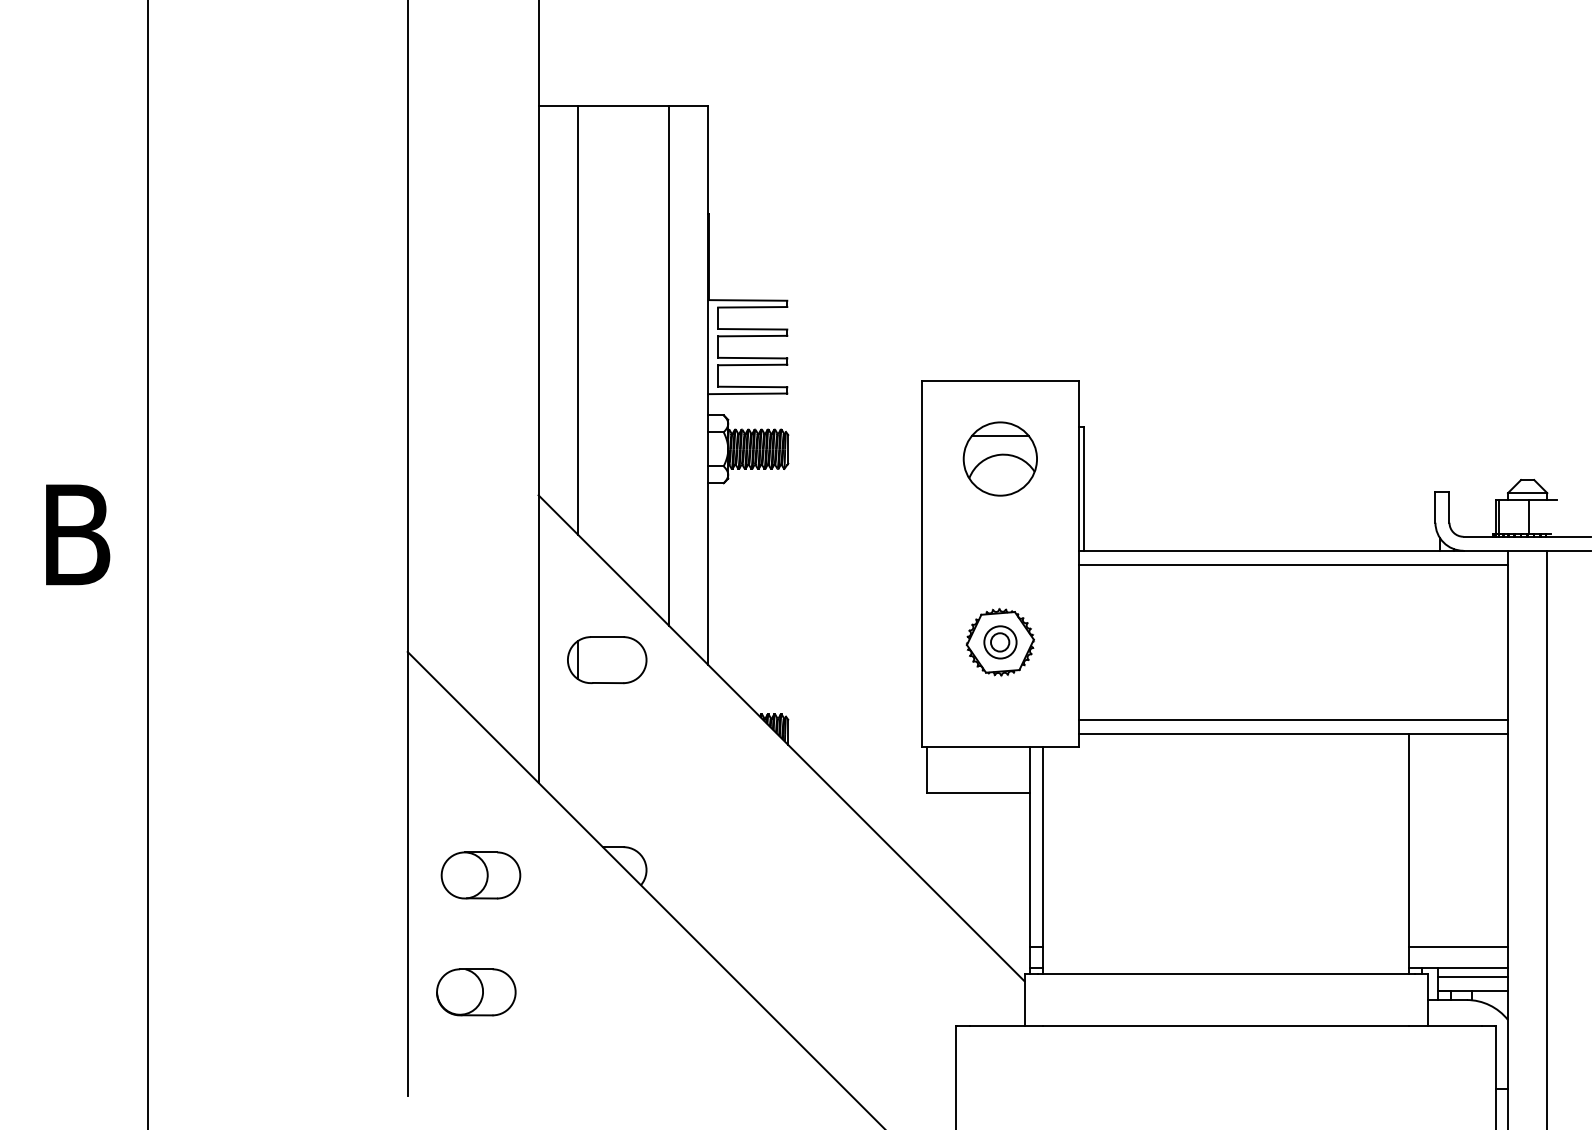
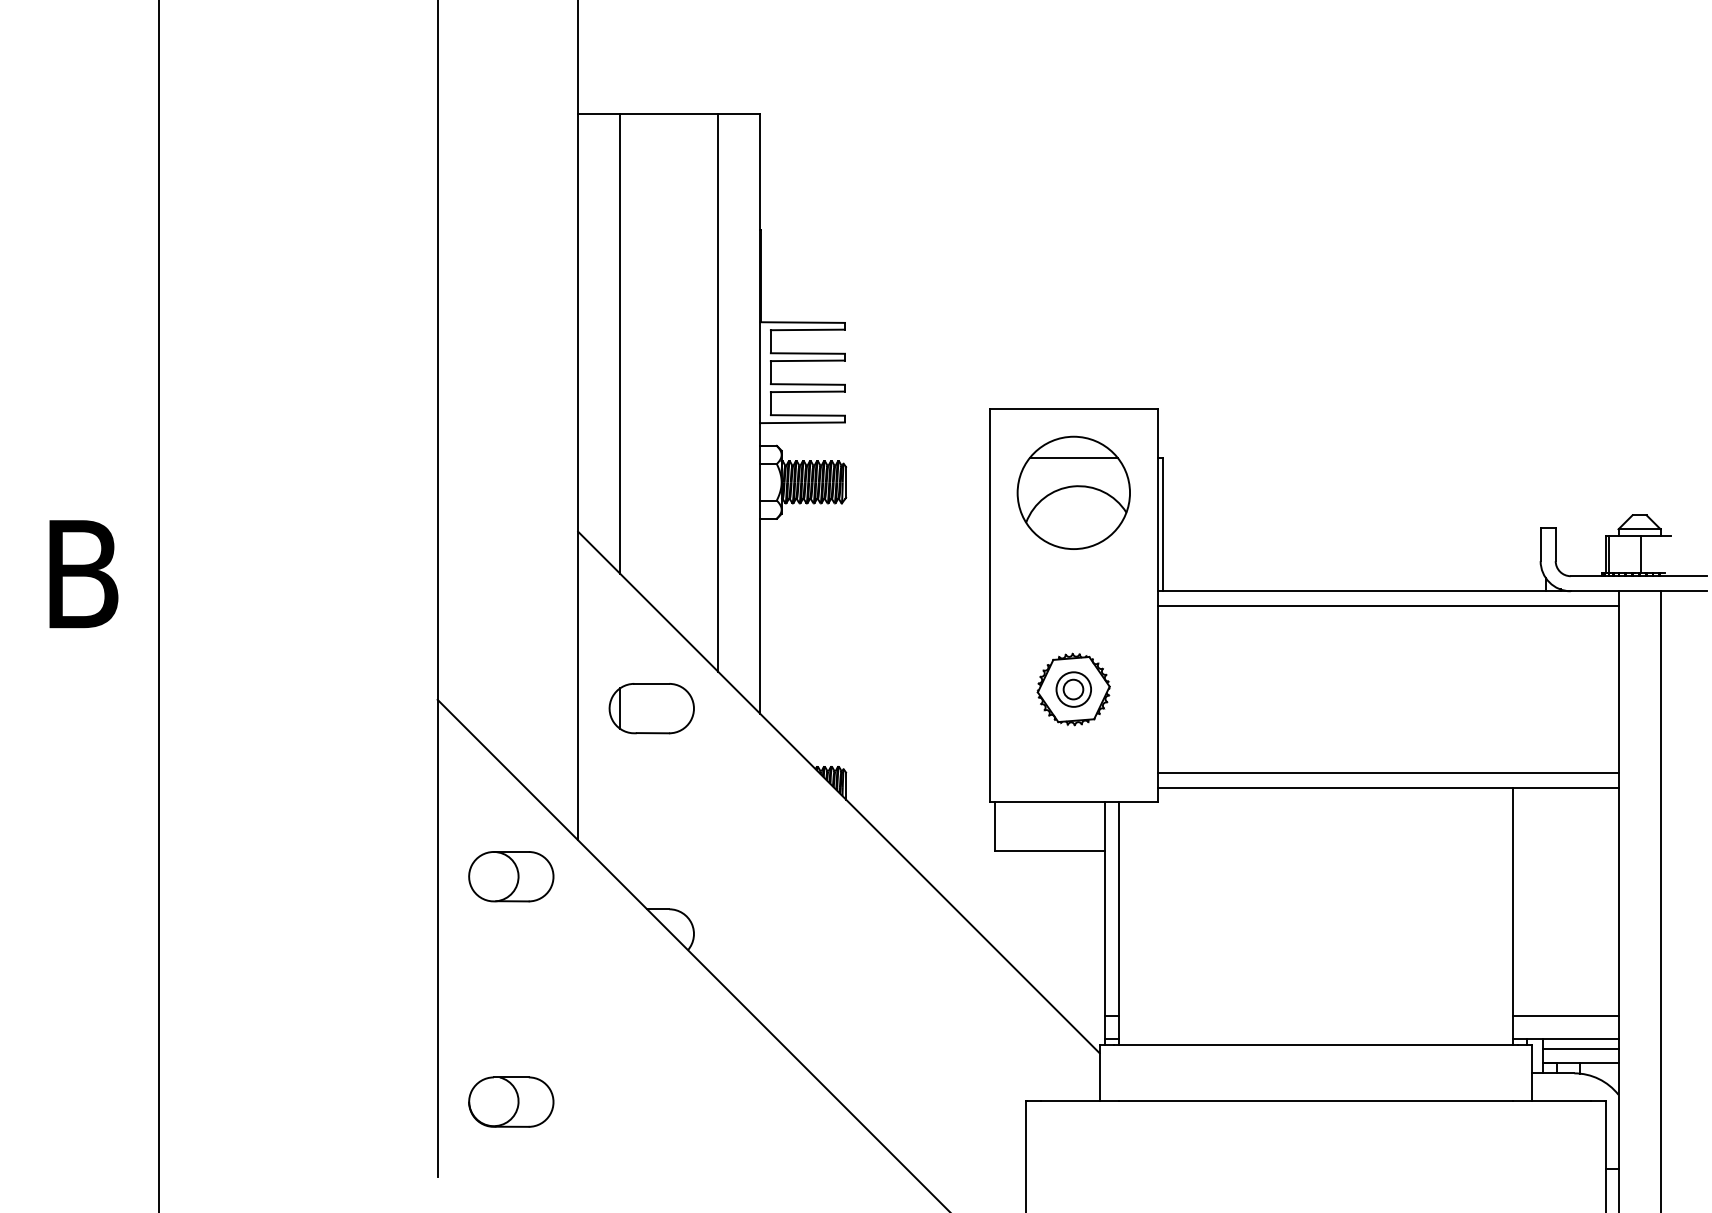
part: (1000, 458) -> (1073, 492), size x1.43
part: (481, 875) -> (511, 876), moved
part: (476, 991) -> (511, 1101), moved

